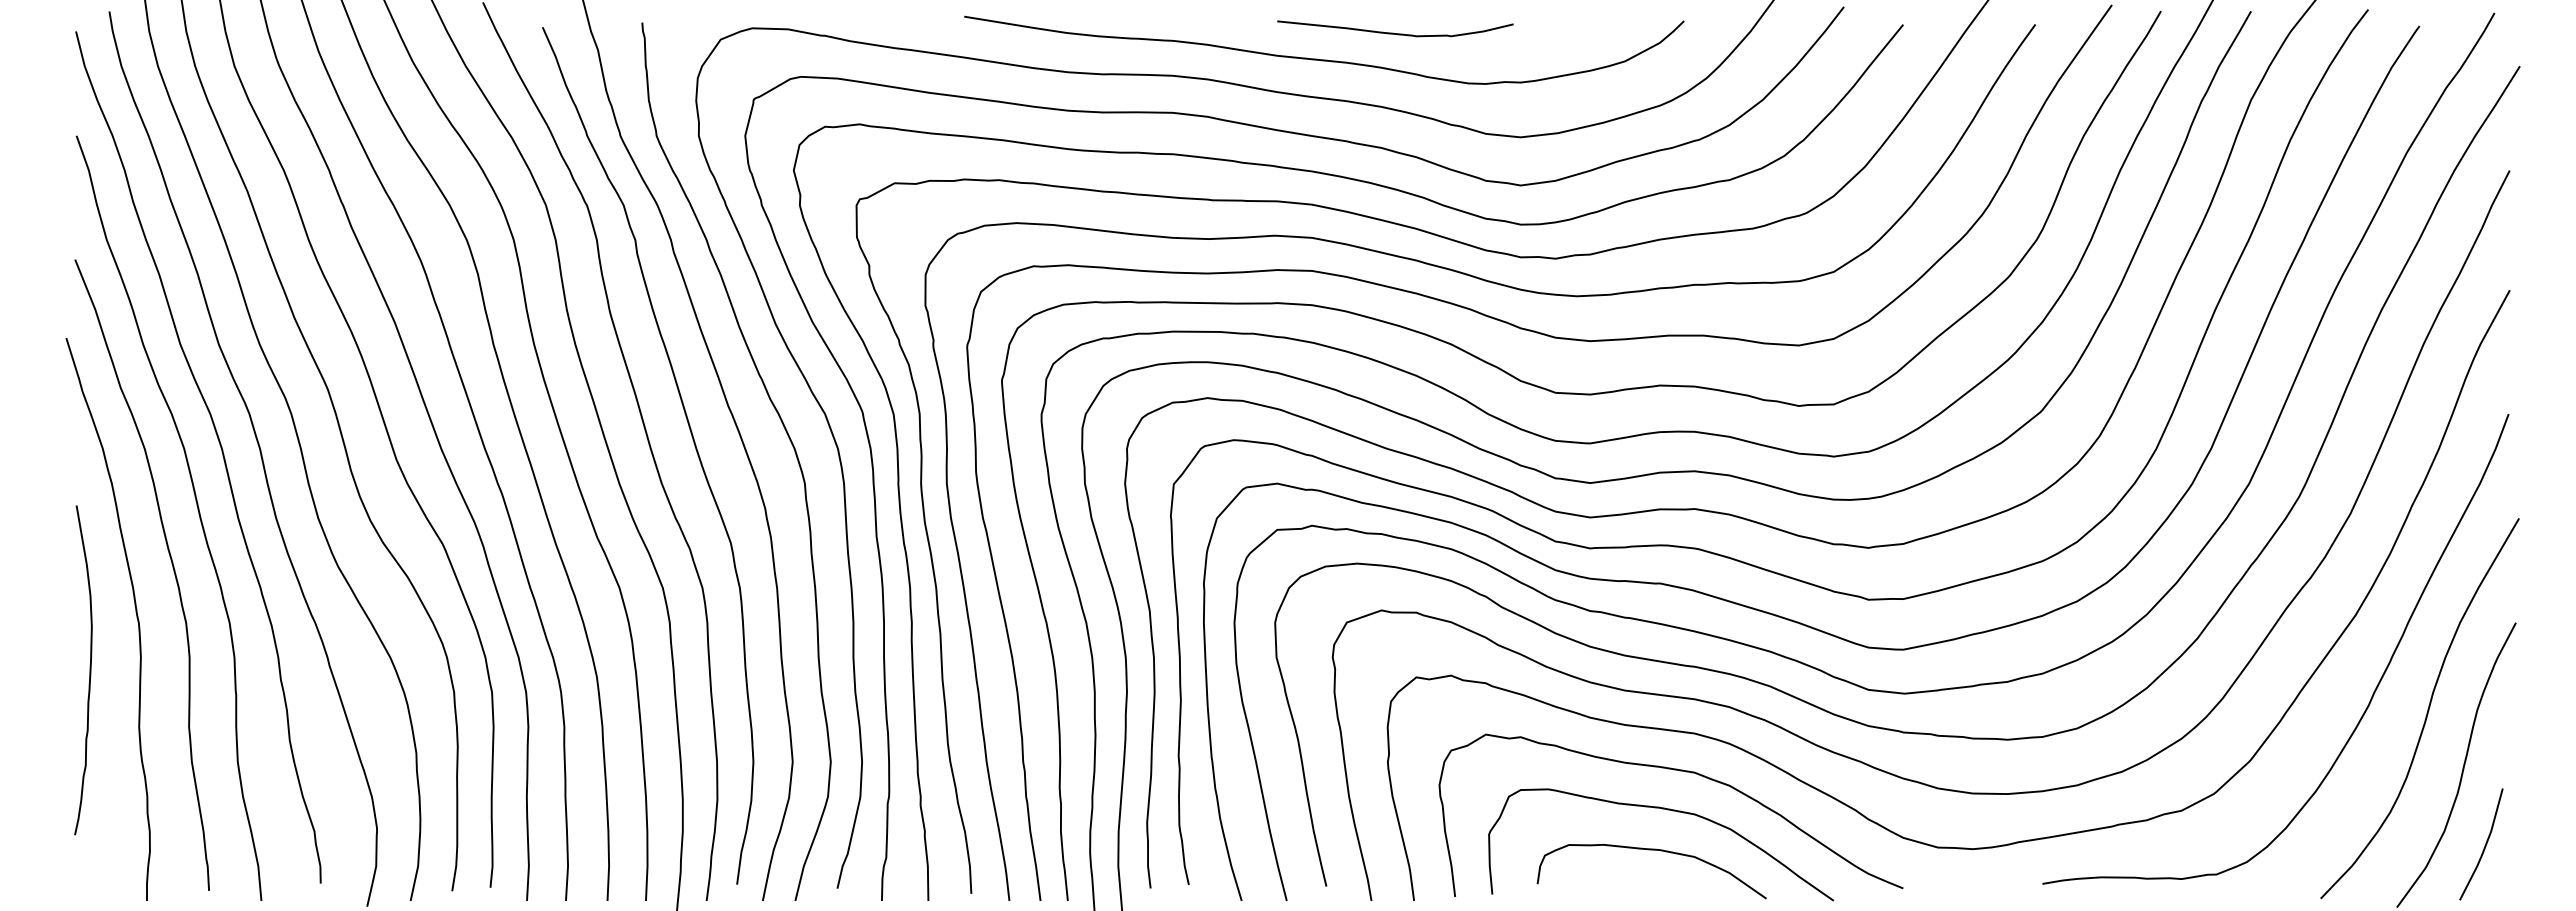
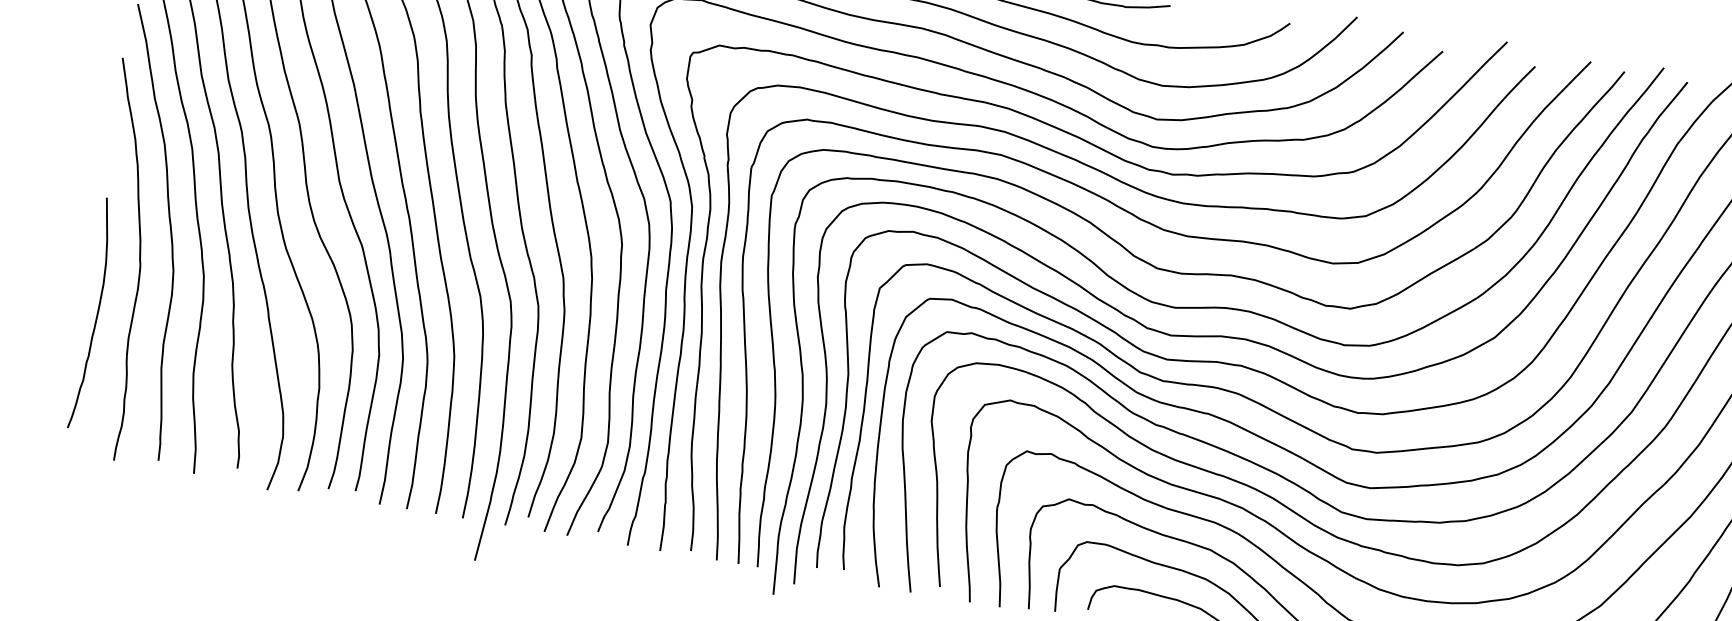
curve: (89, 670) -> (96, 314), moved

